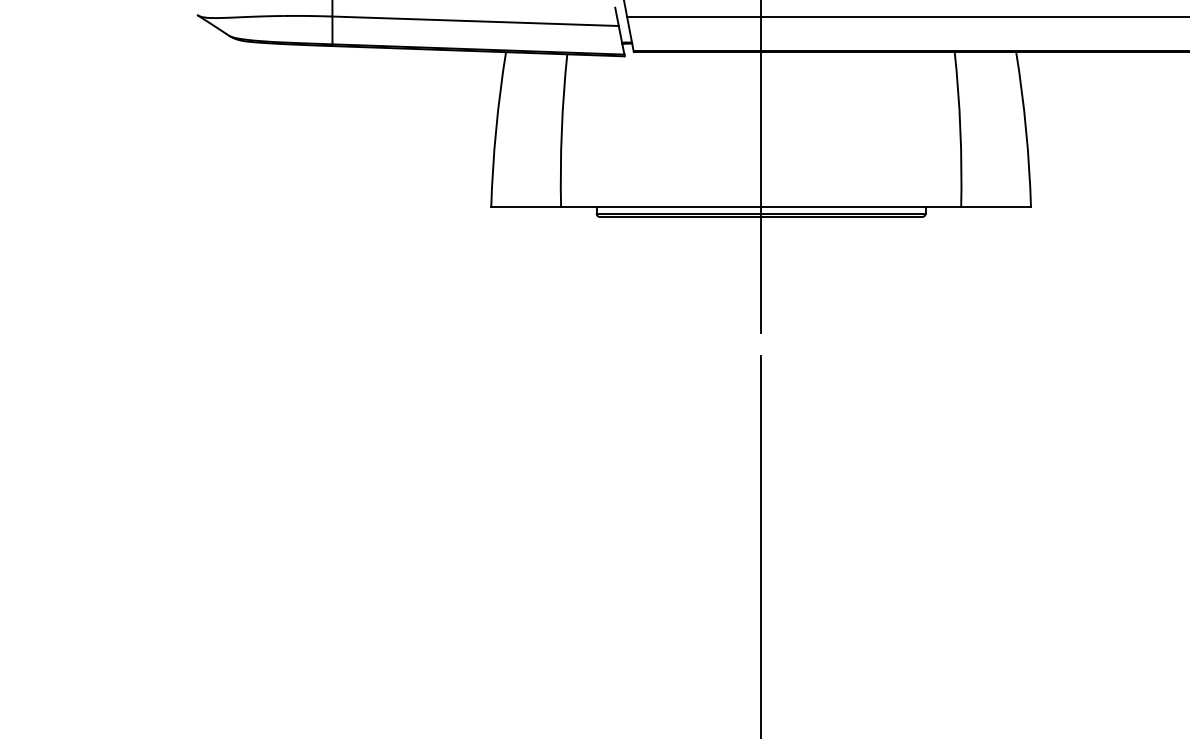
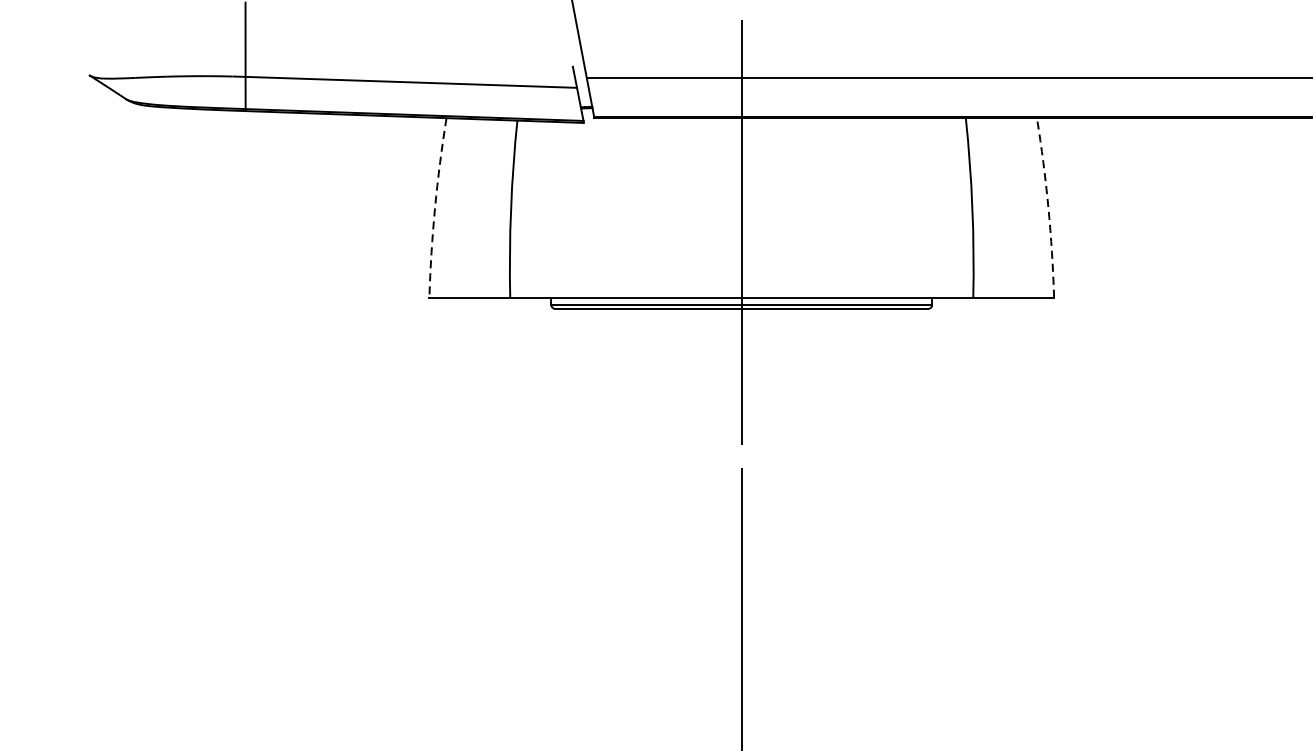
arc: (496, 129) -> (435, 207), solid -> dashed
arc: (1026, 129) -> (1048, 207), solid -> dashed

